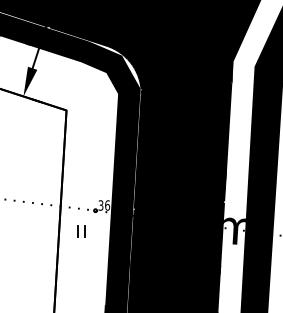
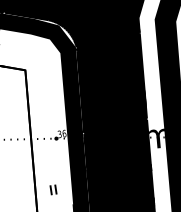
part: (81, 231) -> (53, 189), moved

